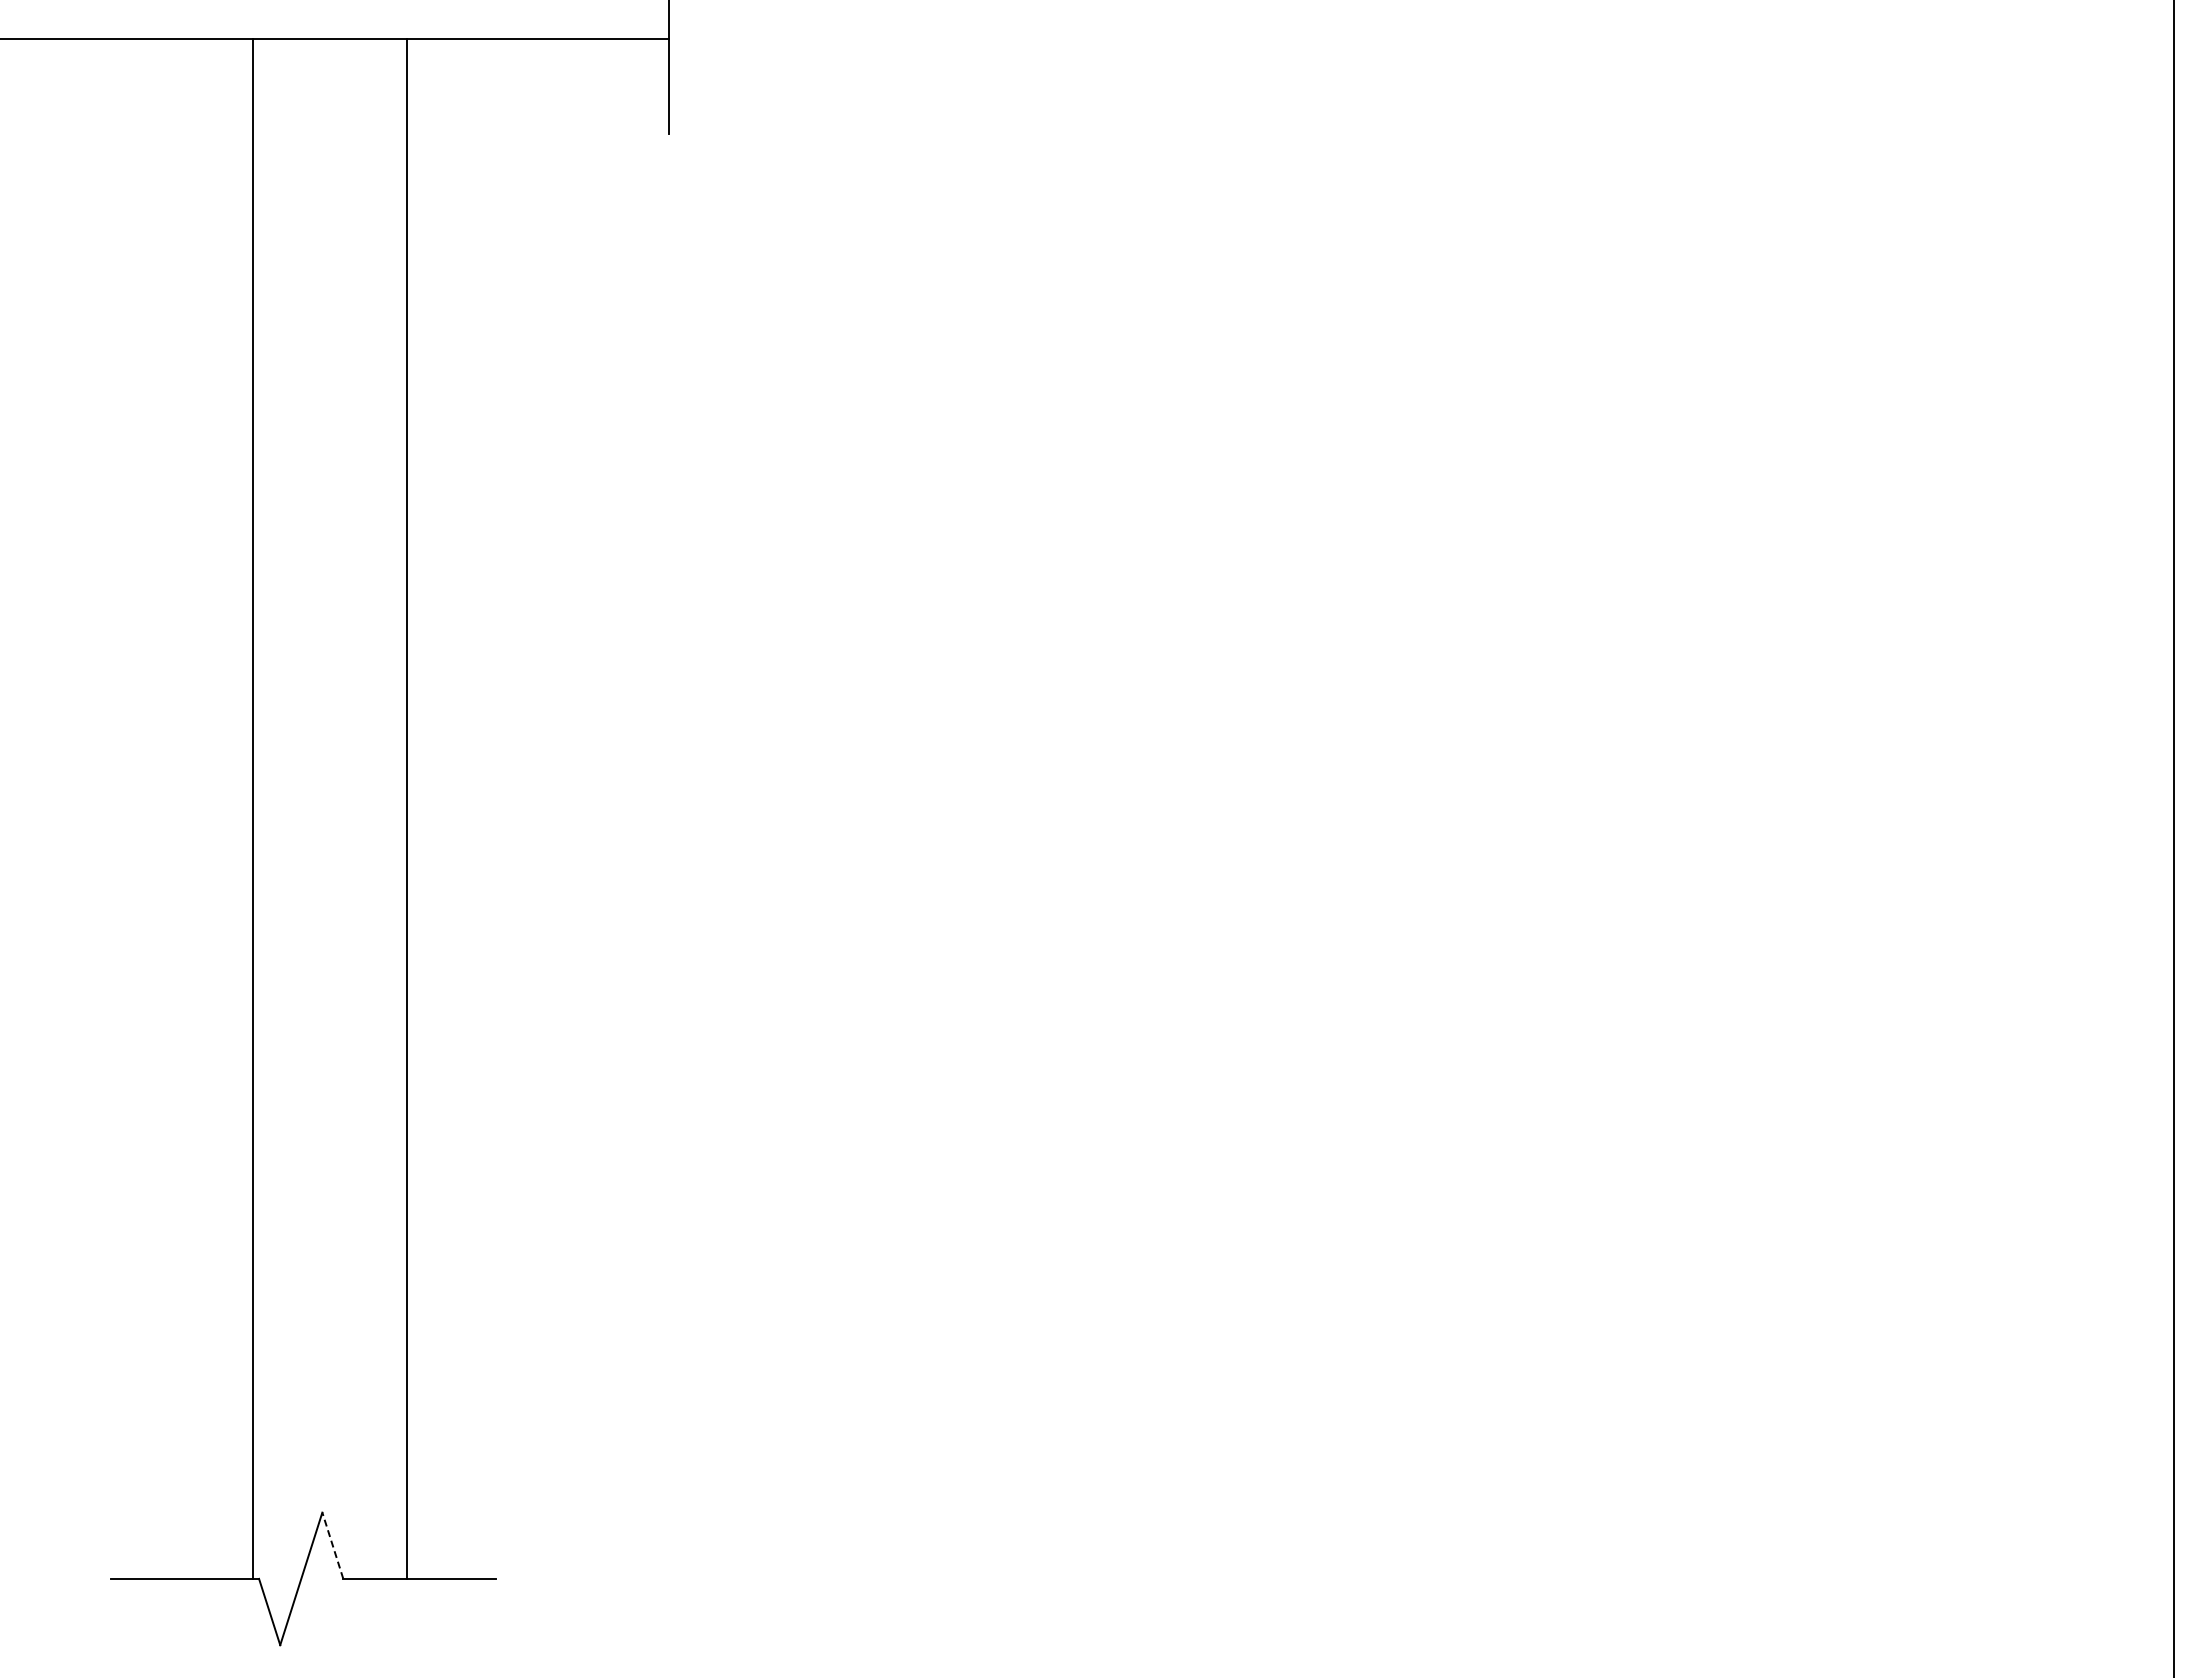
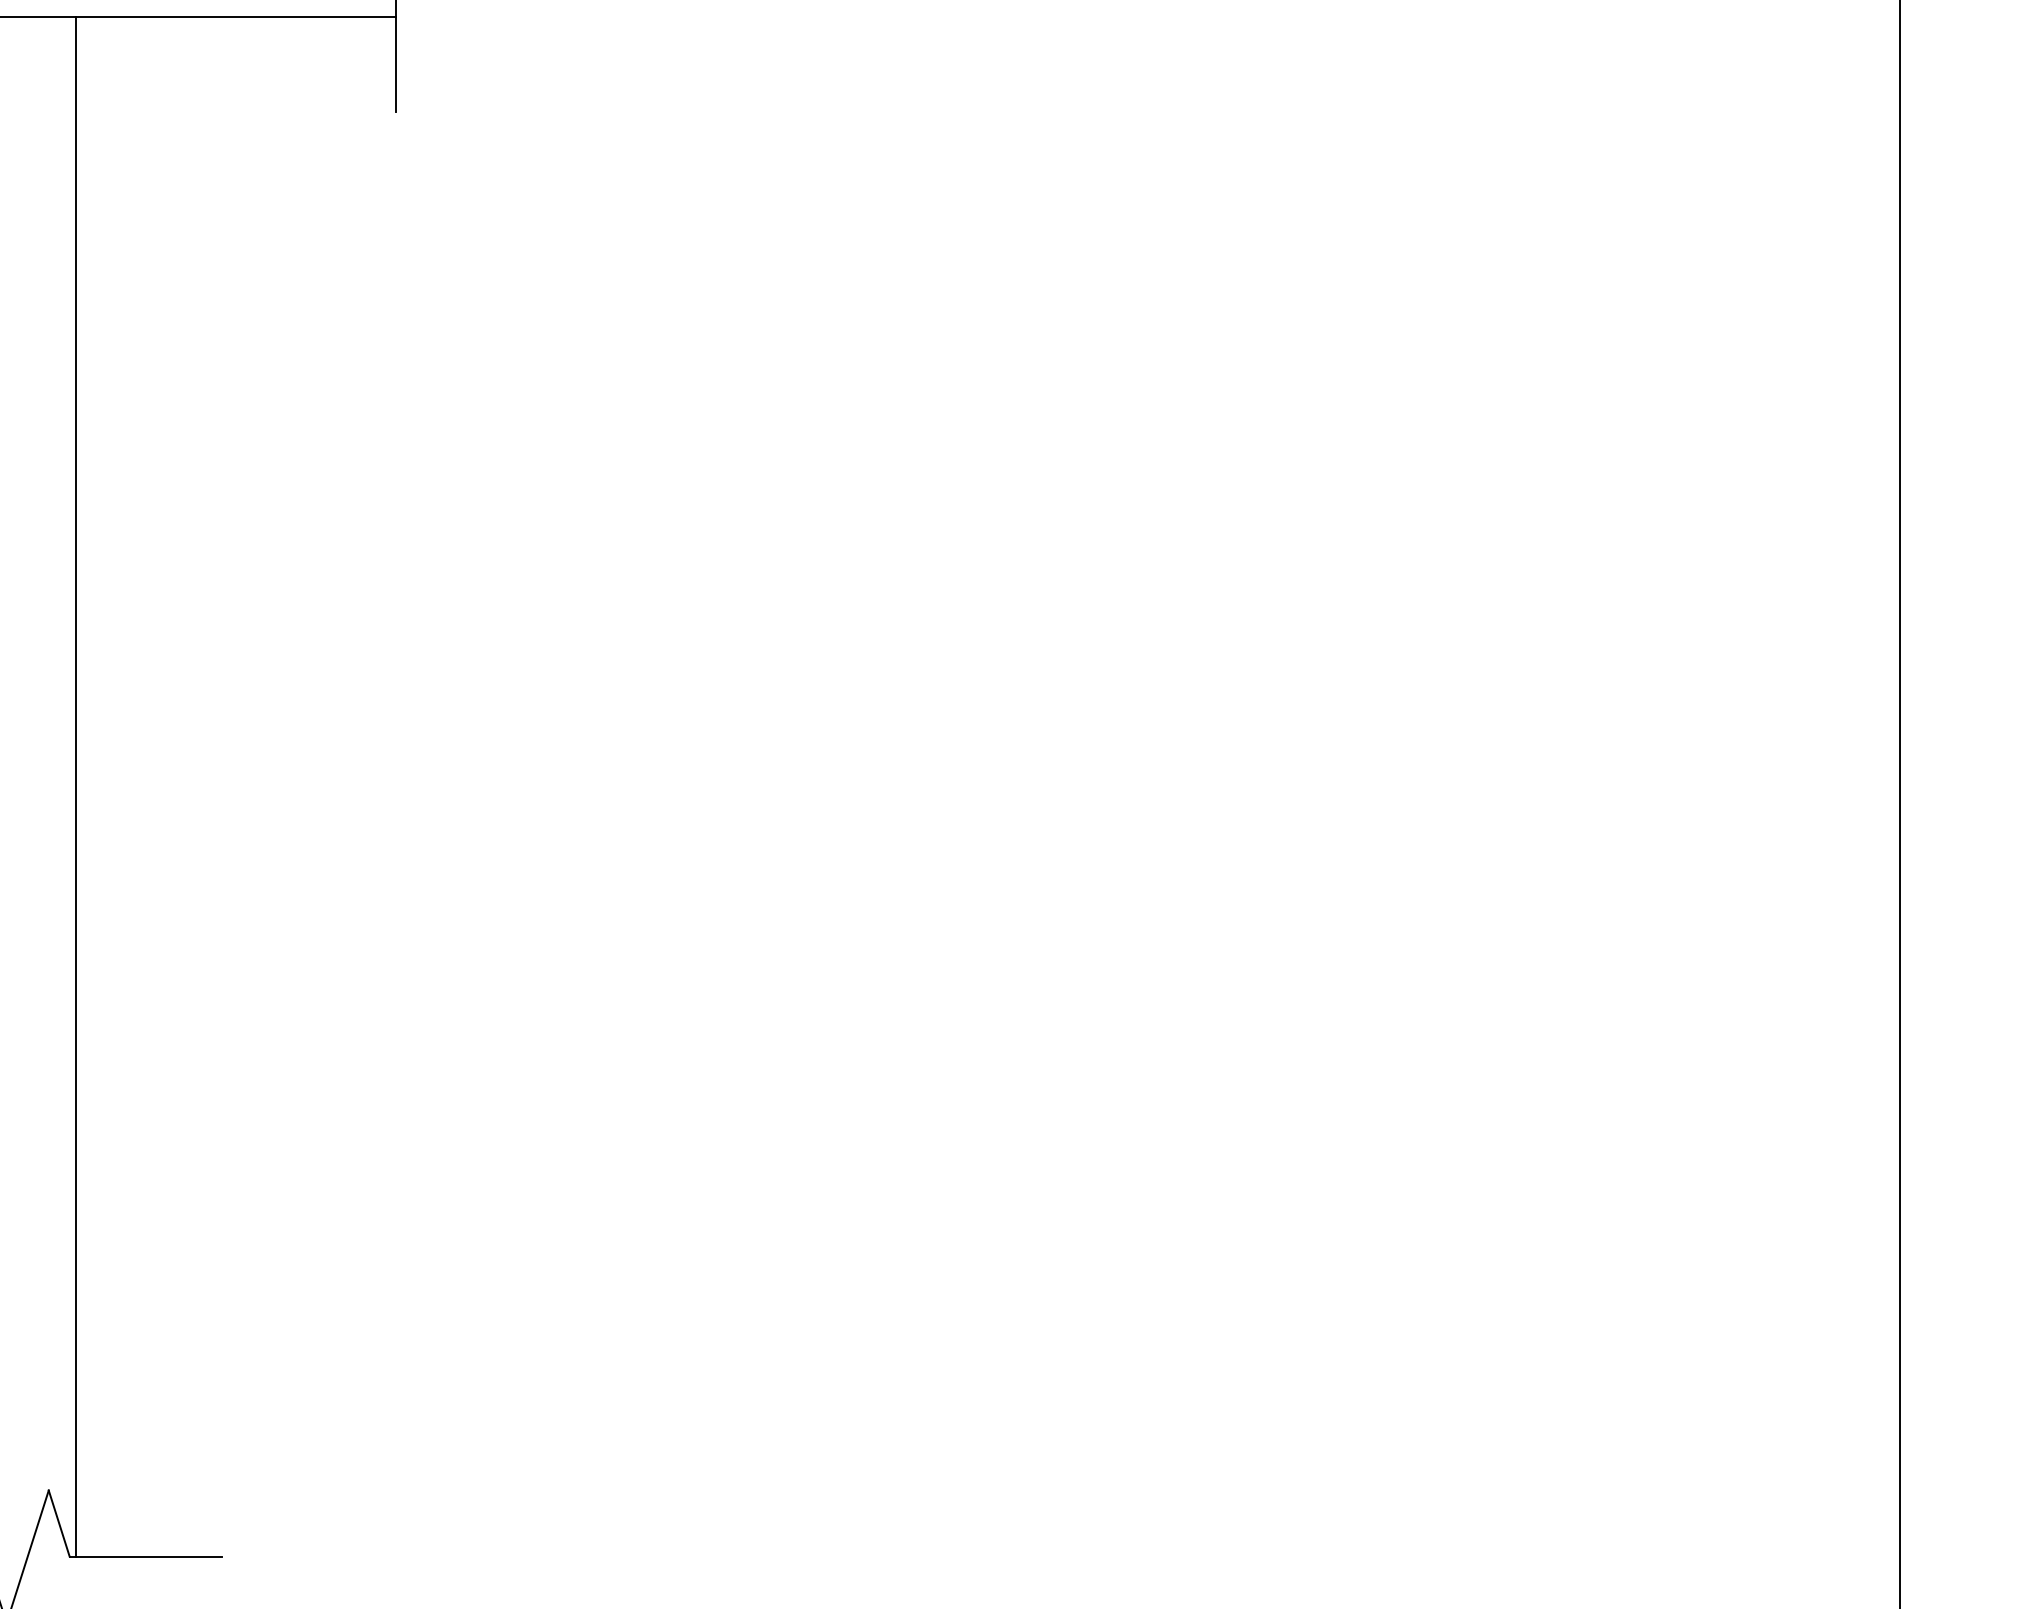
line: (407, 808) -> (75, 786), moved
line: (332, 1545) -> (58, 1523), dashed -> solid

